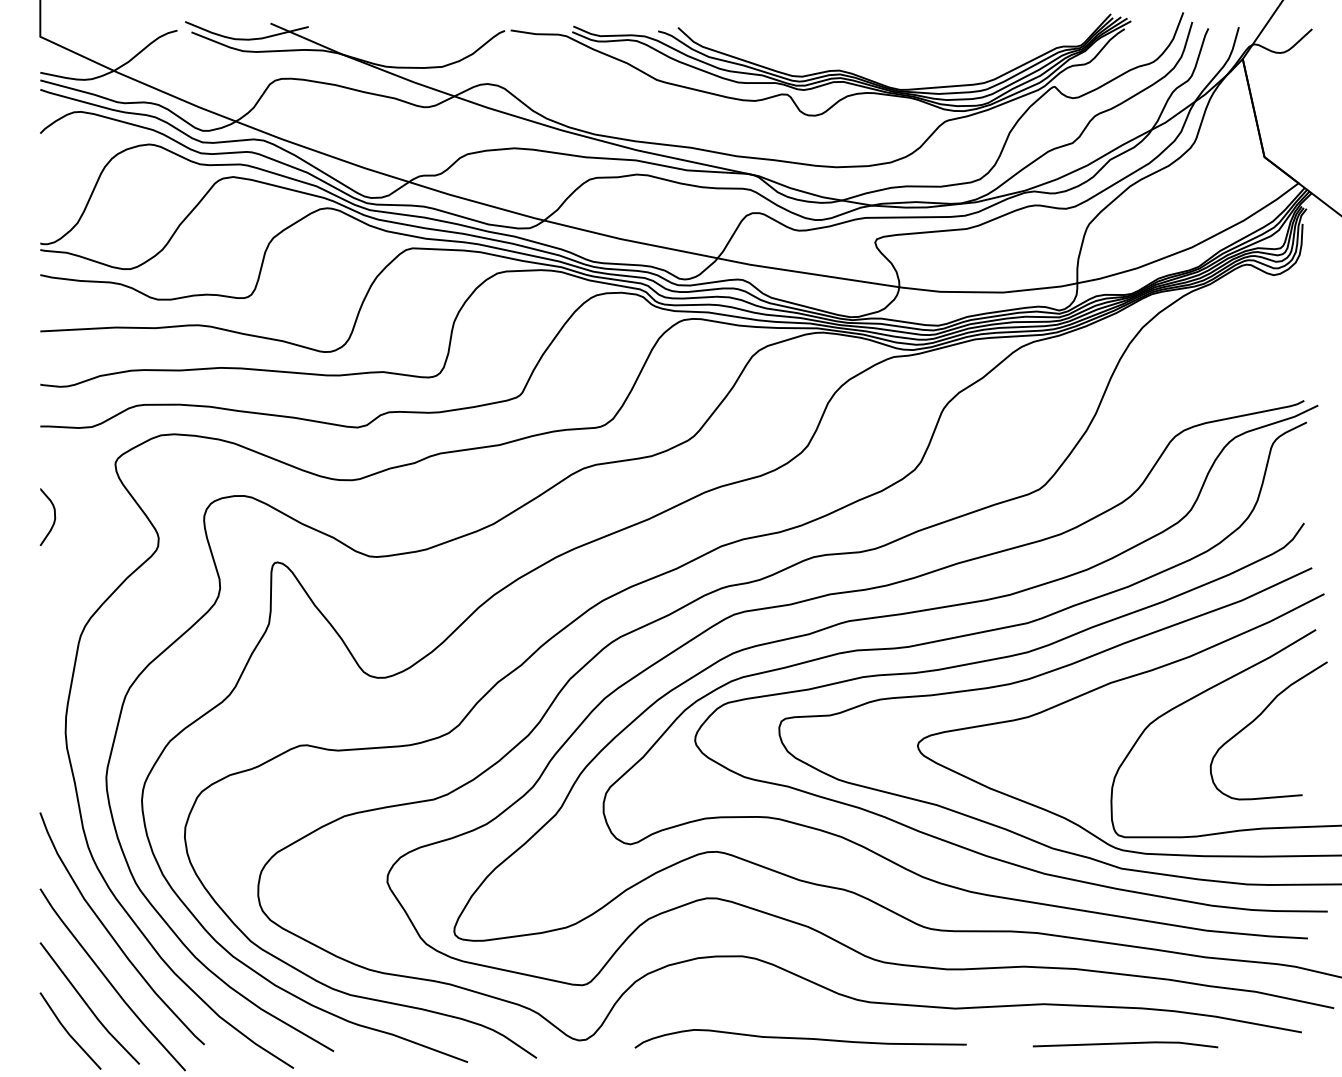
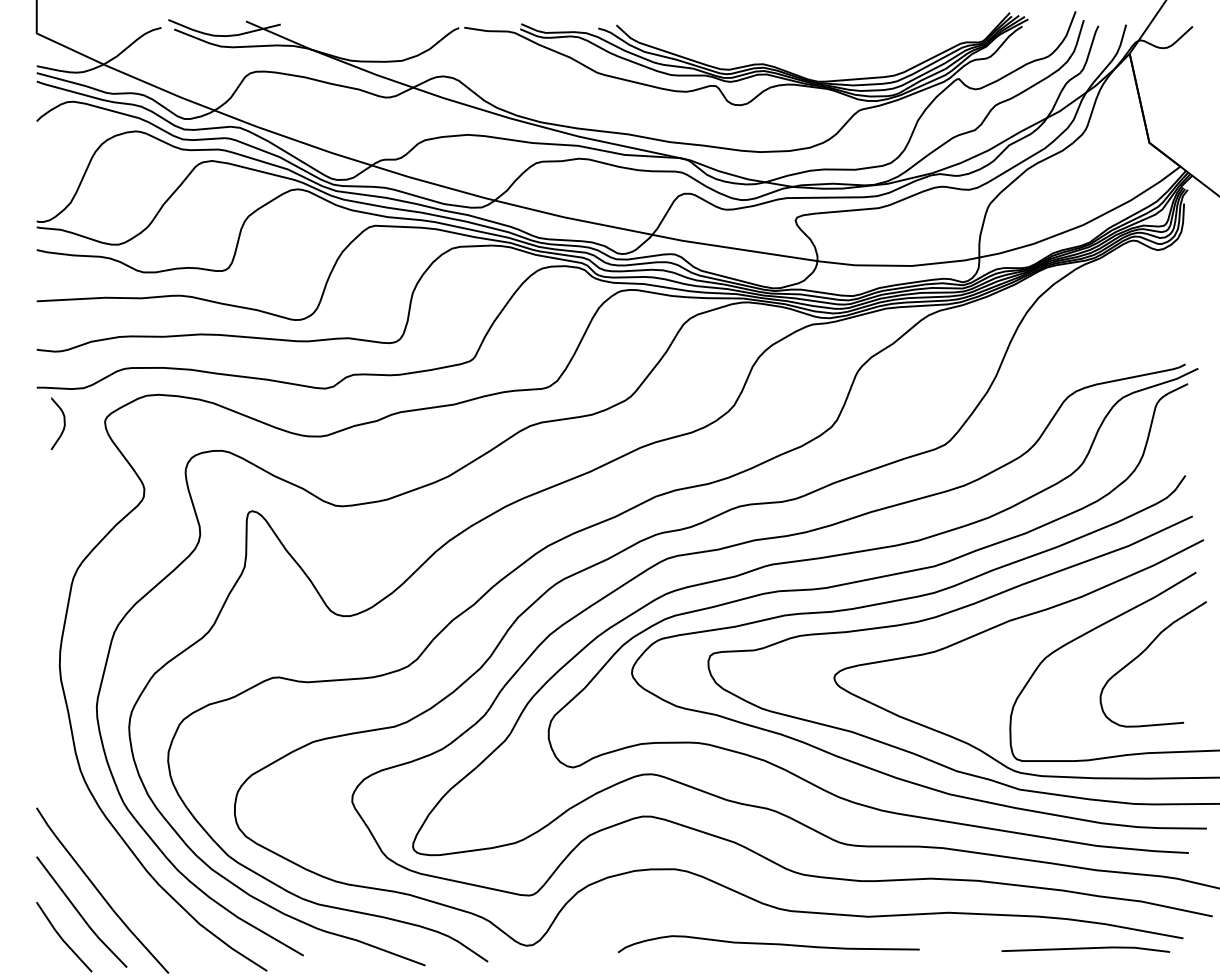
curve: (54, 516) -> (64, 423), moved
curve: (112, 935) -> (102, 850), removed
curve: (800, 1038) -> (768, 943), moved
line: (1125, 1044) -> (1085, 949), moved

